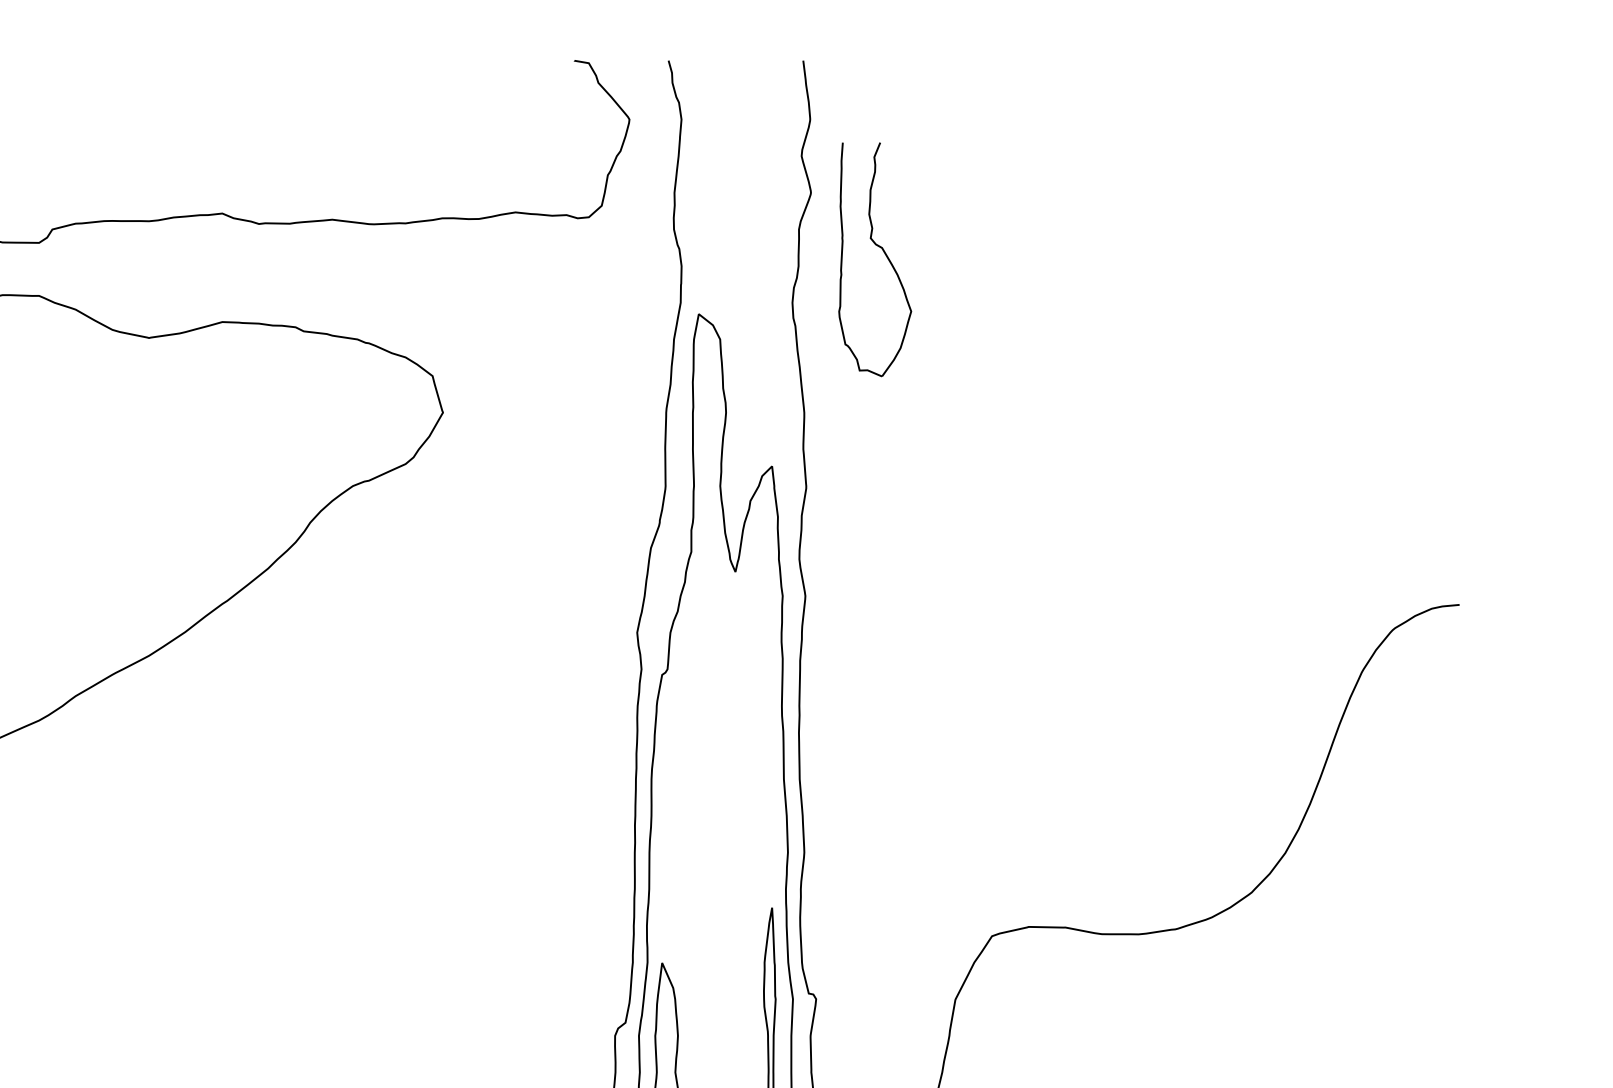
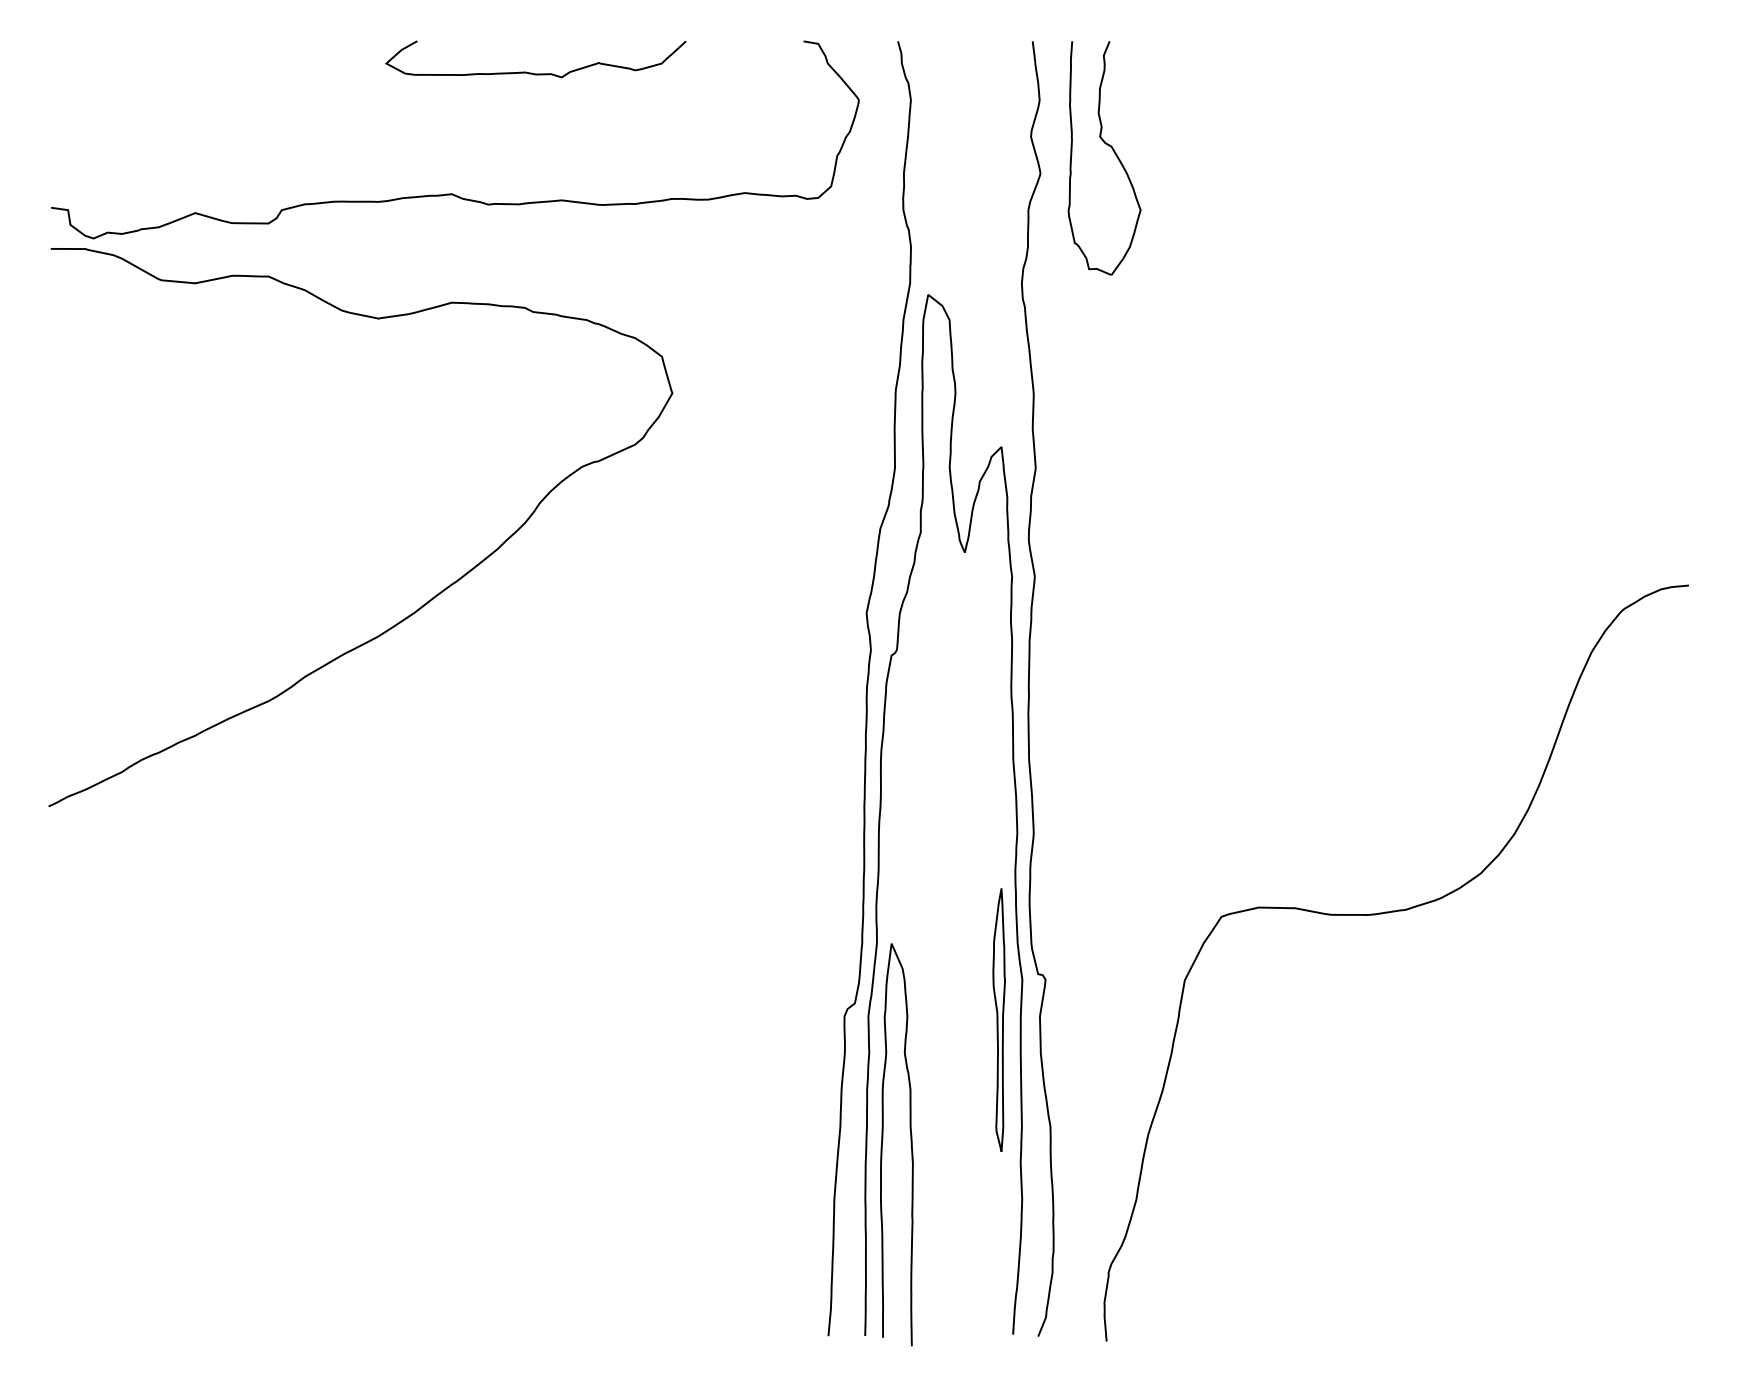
part: (303, 91) -> (532, 72), added
part: (884, 253) -> (1113, 152), moved

